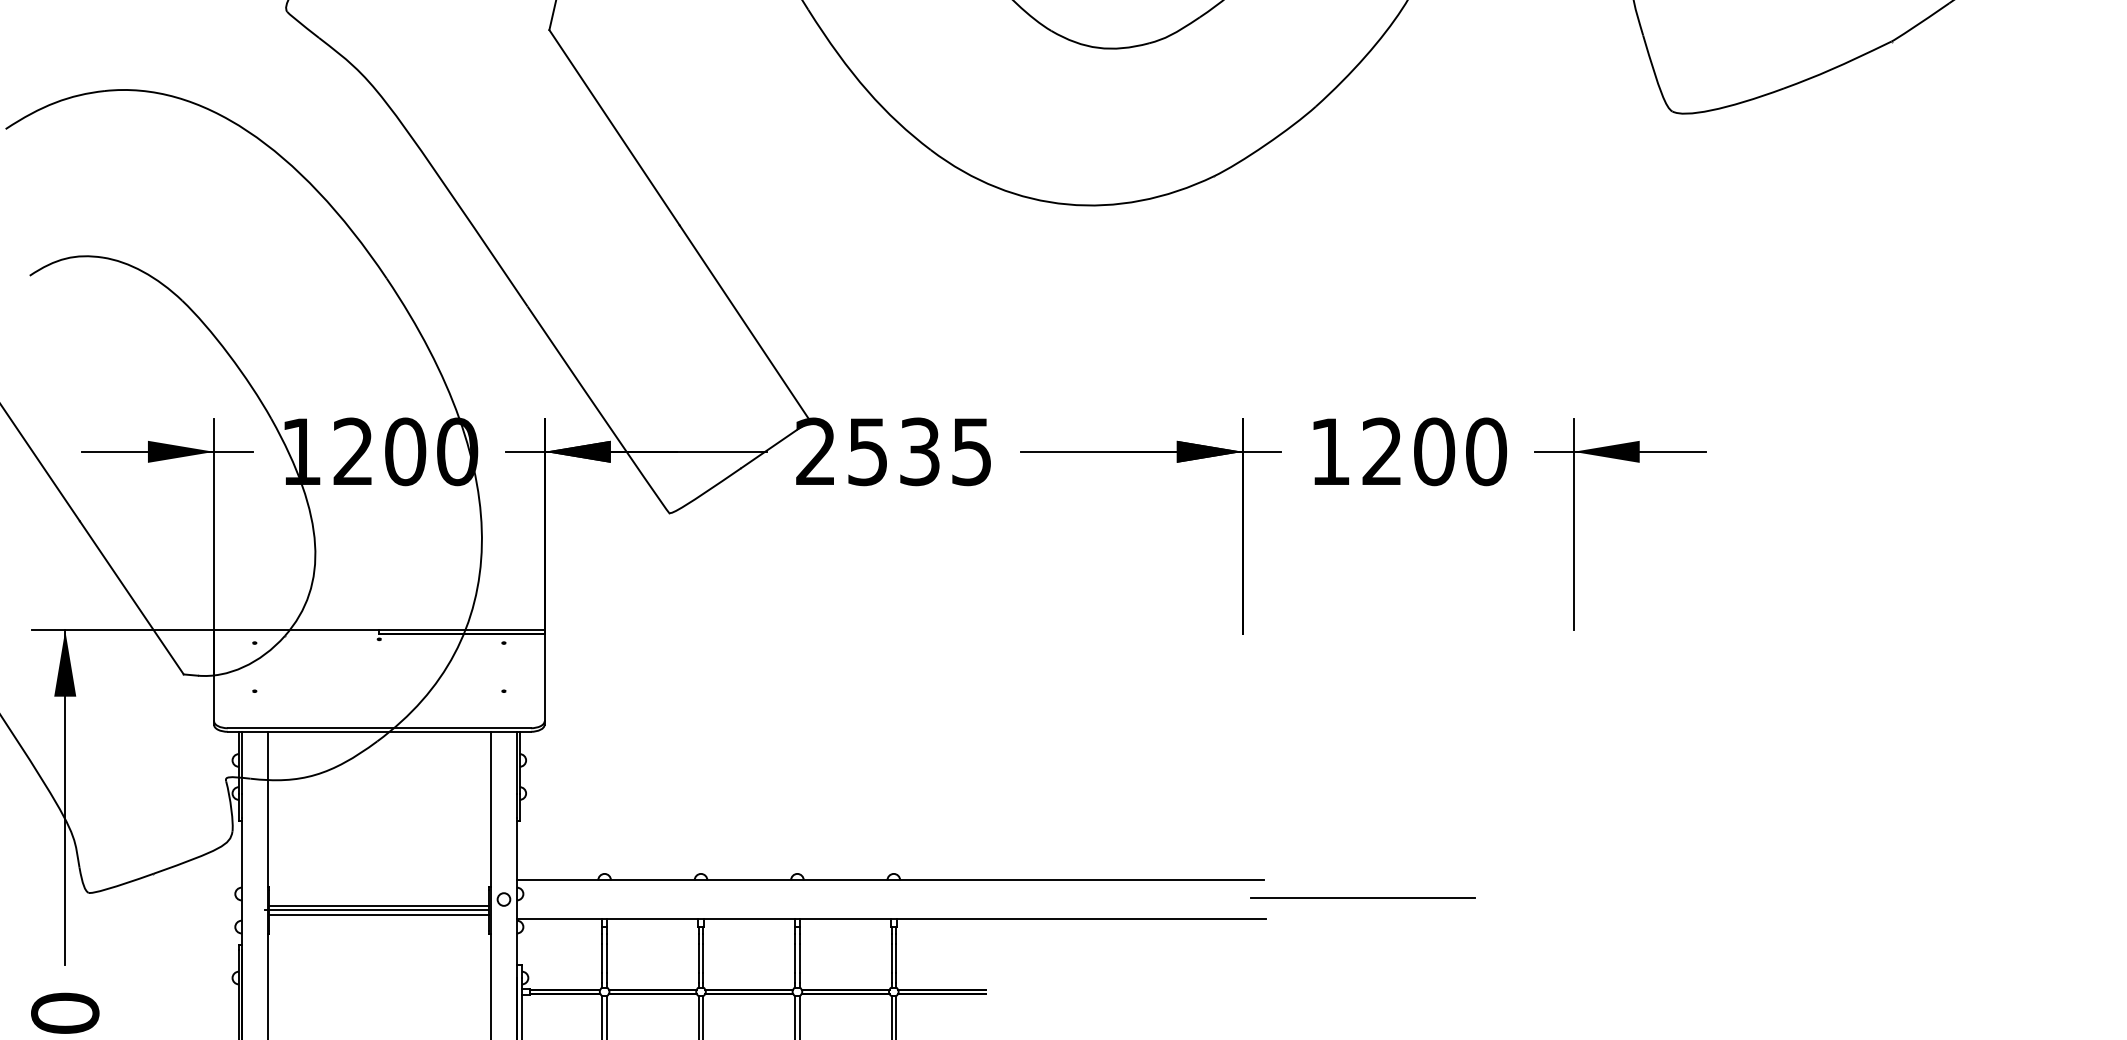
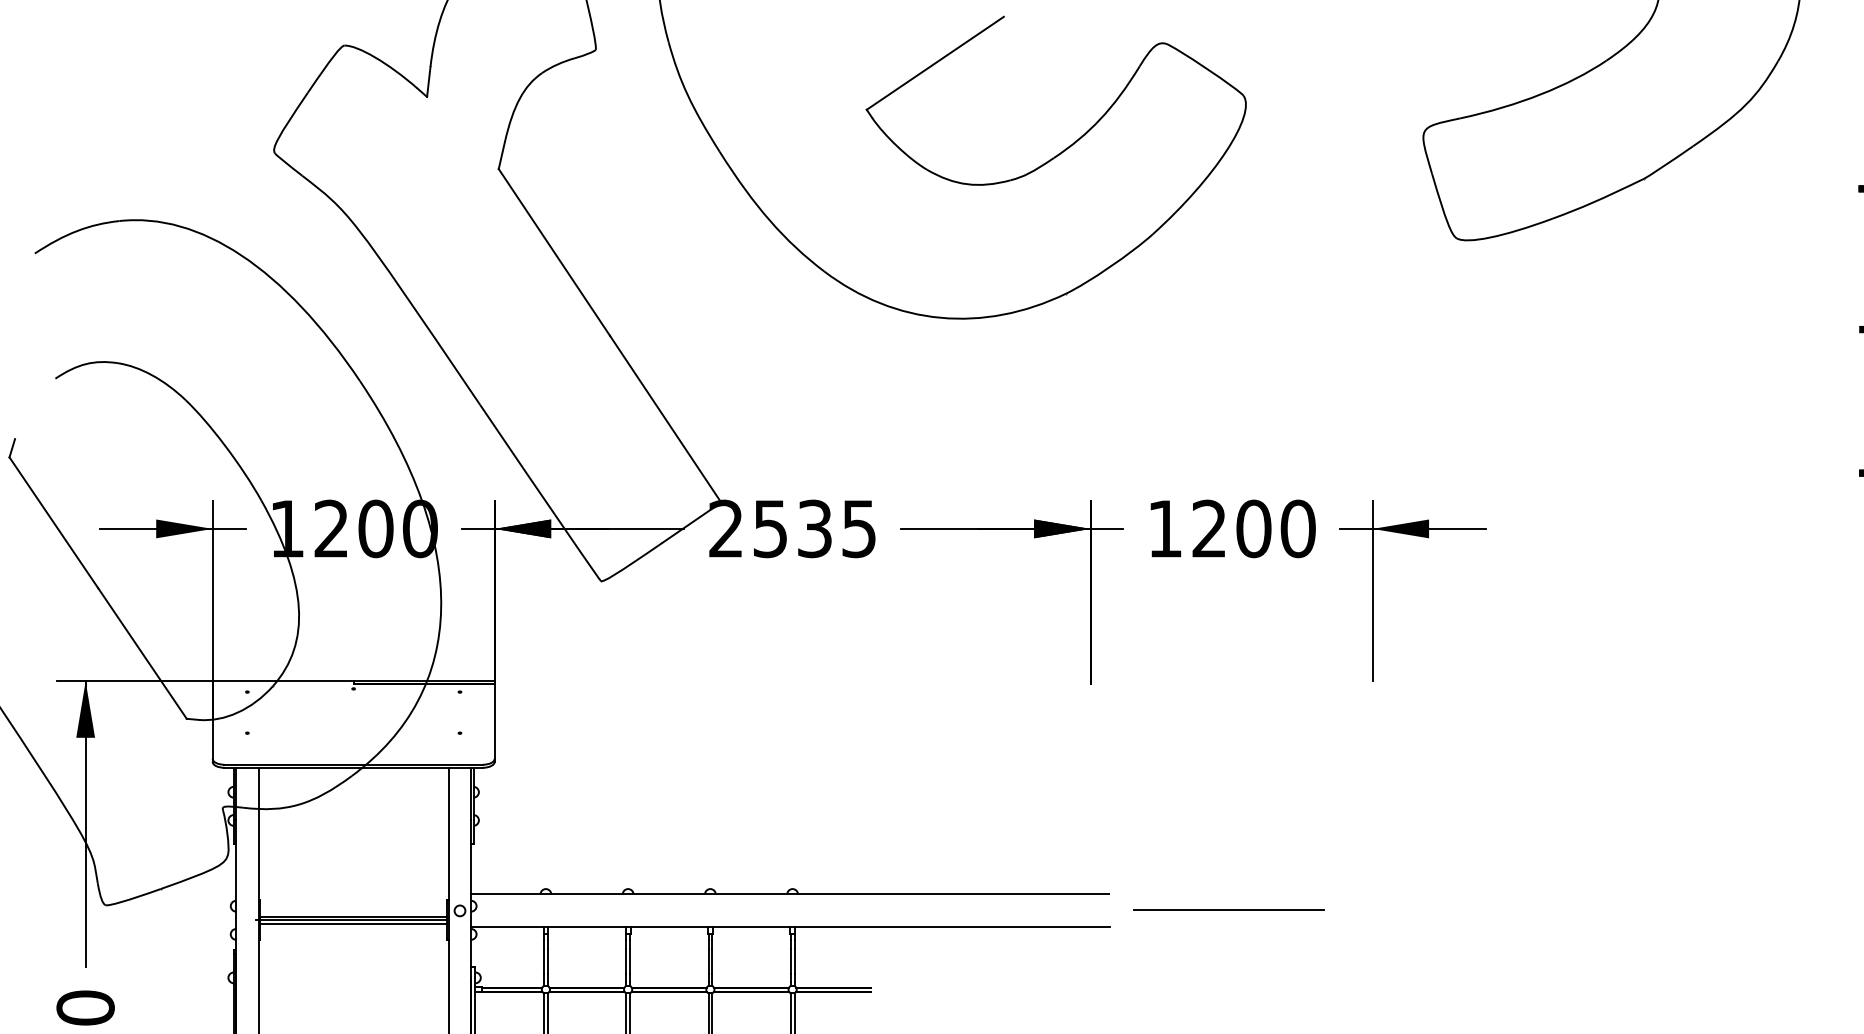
line: (1362, 897) -> (1228, 909), moved

